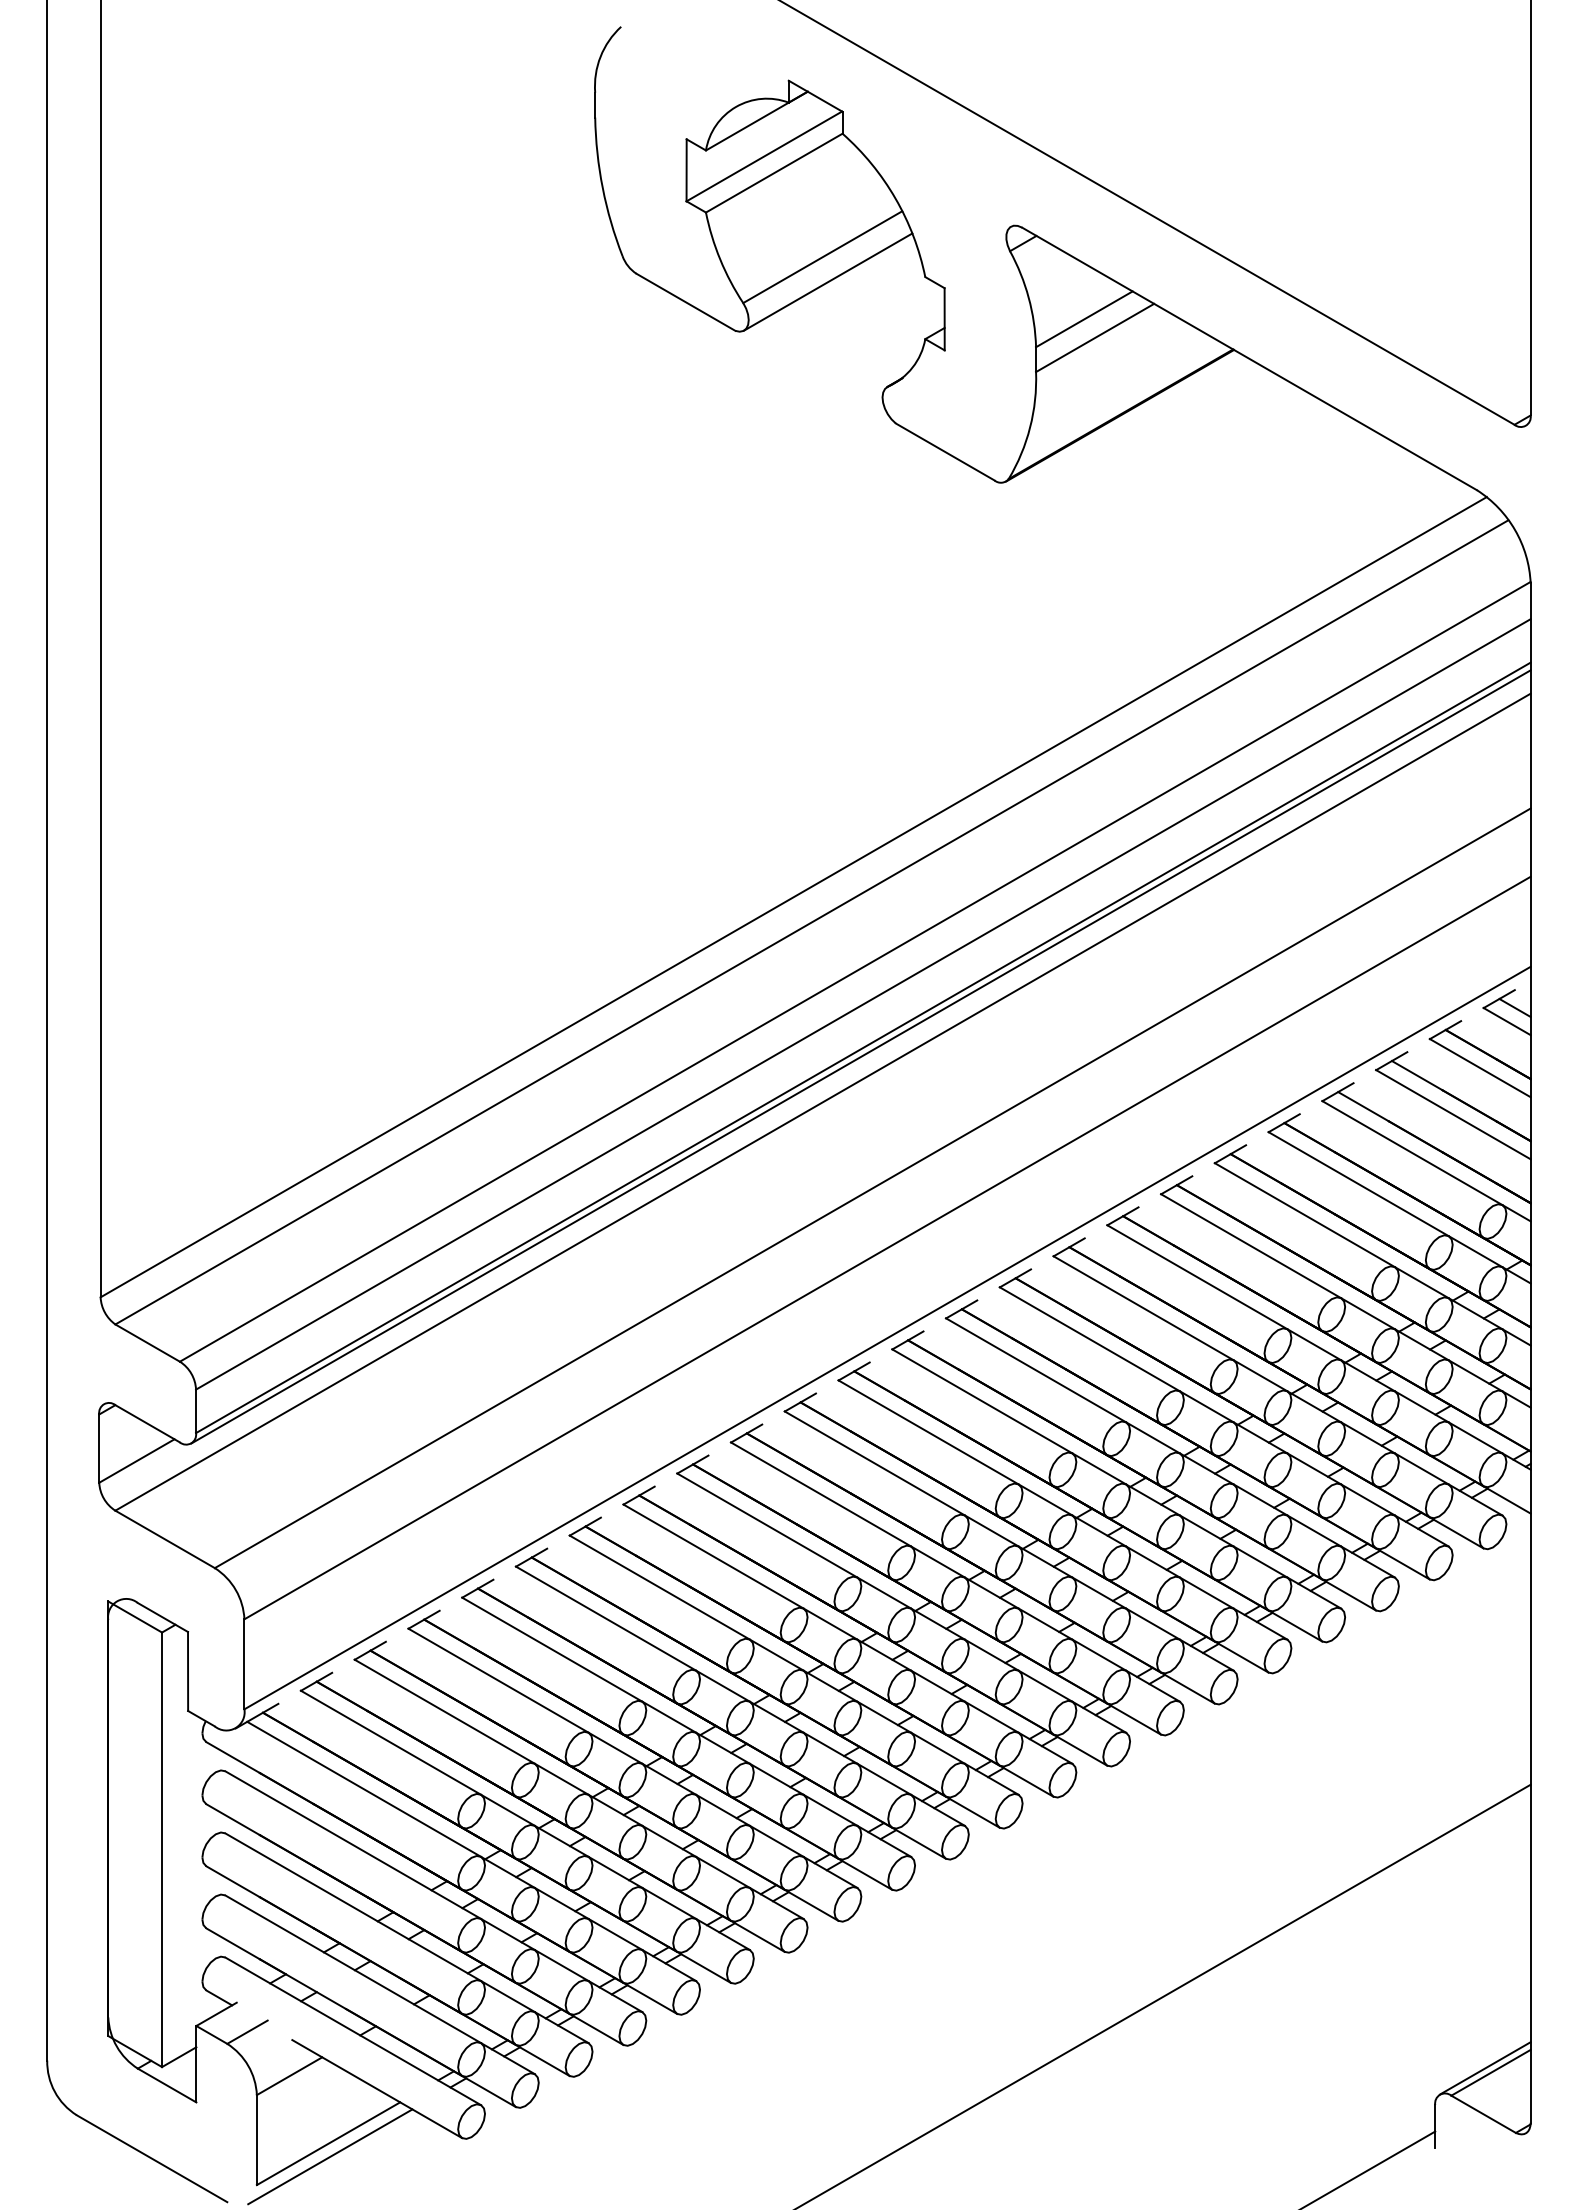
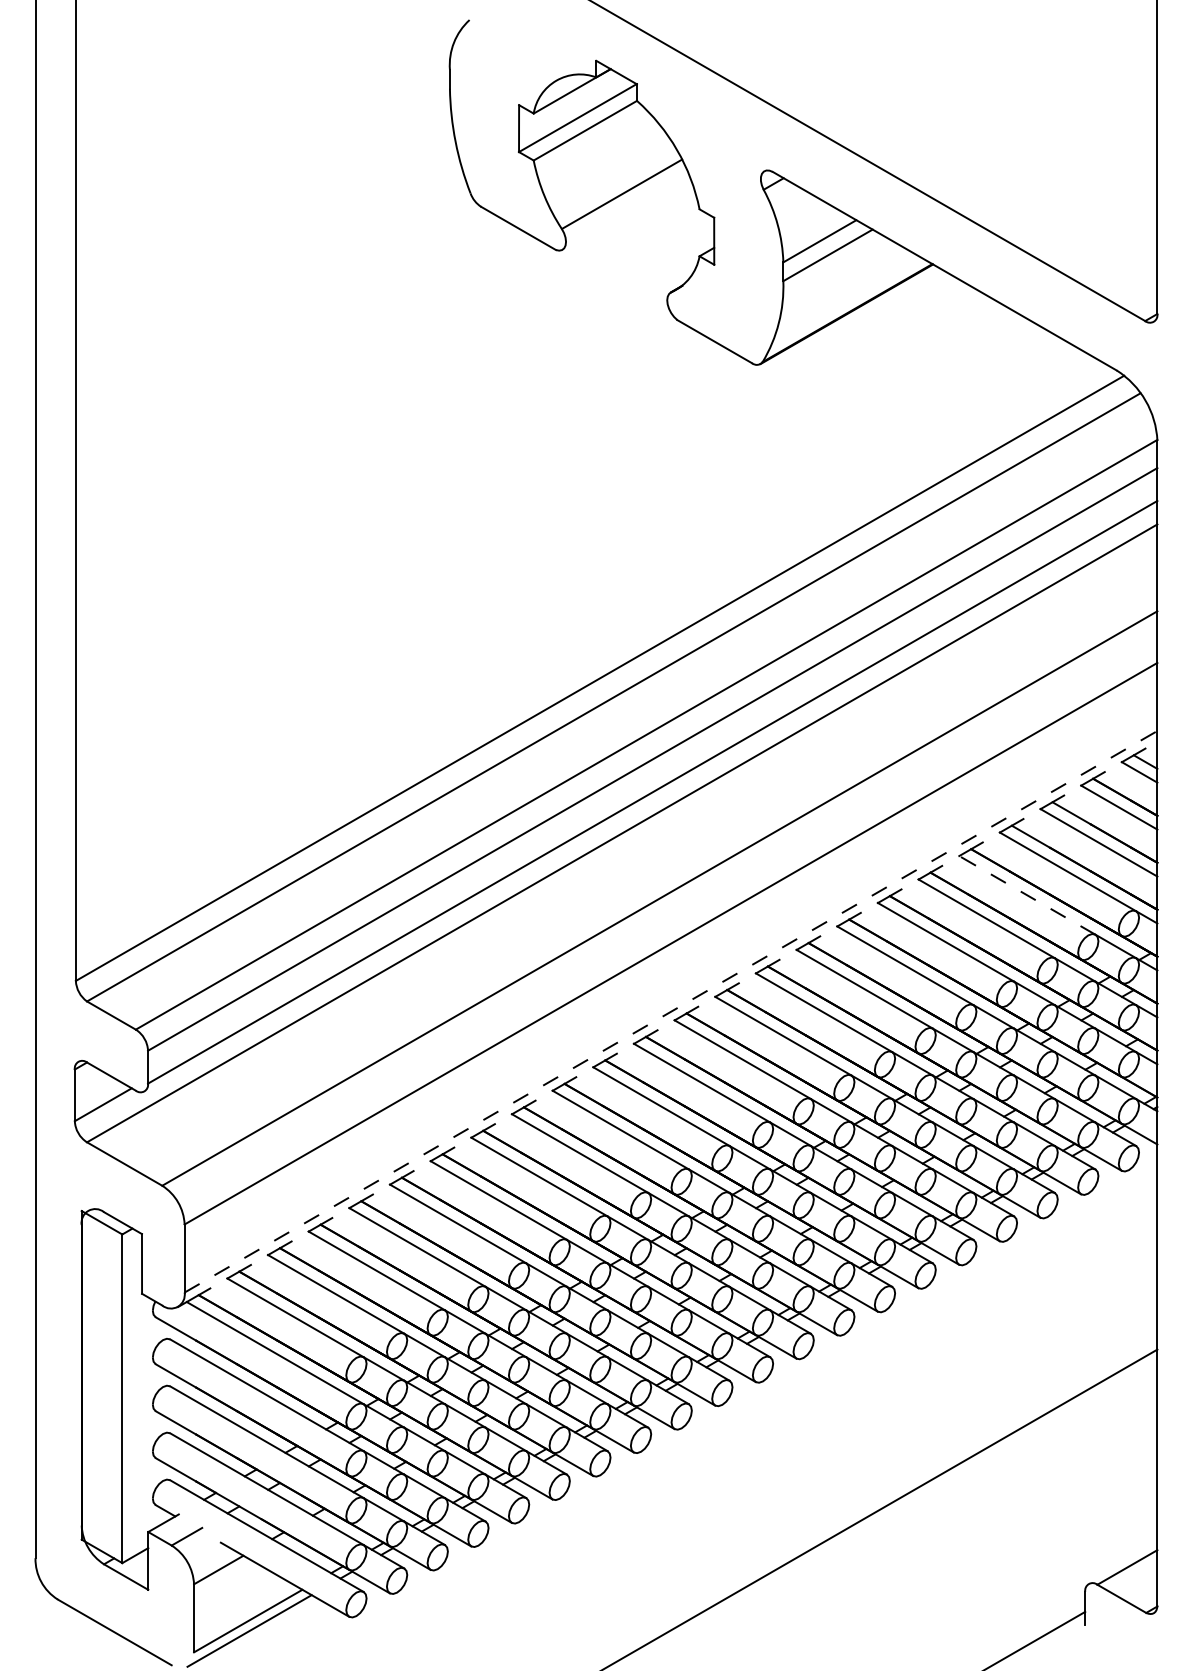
line: (828, 281) -> (626, 212), removed
line: (860, 1056) -> (650, 798), removed
line: (1358, 1183) -> (1027, 894), solid -> dashed
line: (887, 1338) -> (670, 1012), solid -> dashed
line: (1484, 2068) -> (1122, 1564), removed

